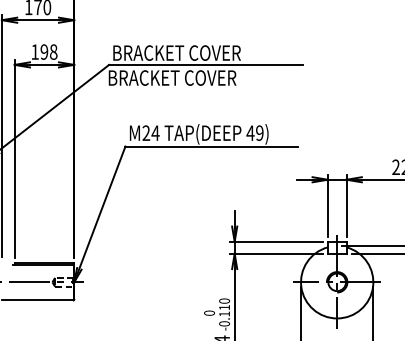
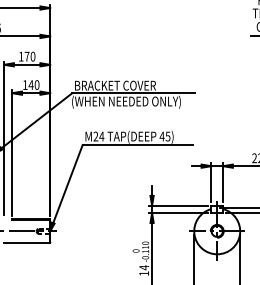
text: (48, 51) -> (33, 84), 198 -> 140
text: (194, 77) -> (126, 101), BRACKET COVER -> (WHEN NEEDED ONLY)
text: (258, 133) -> (167, 136), 49) -> 45)

